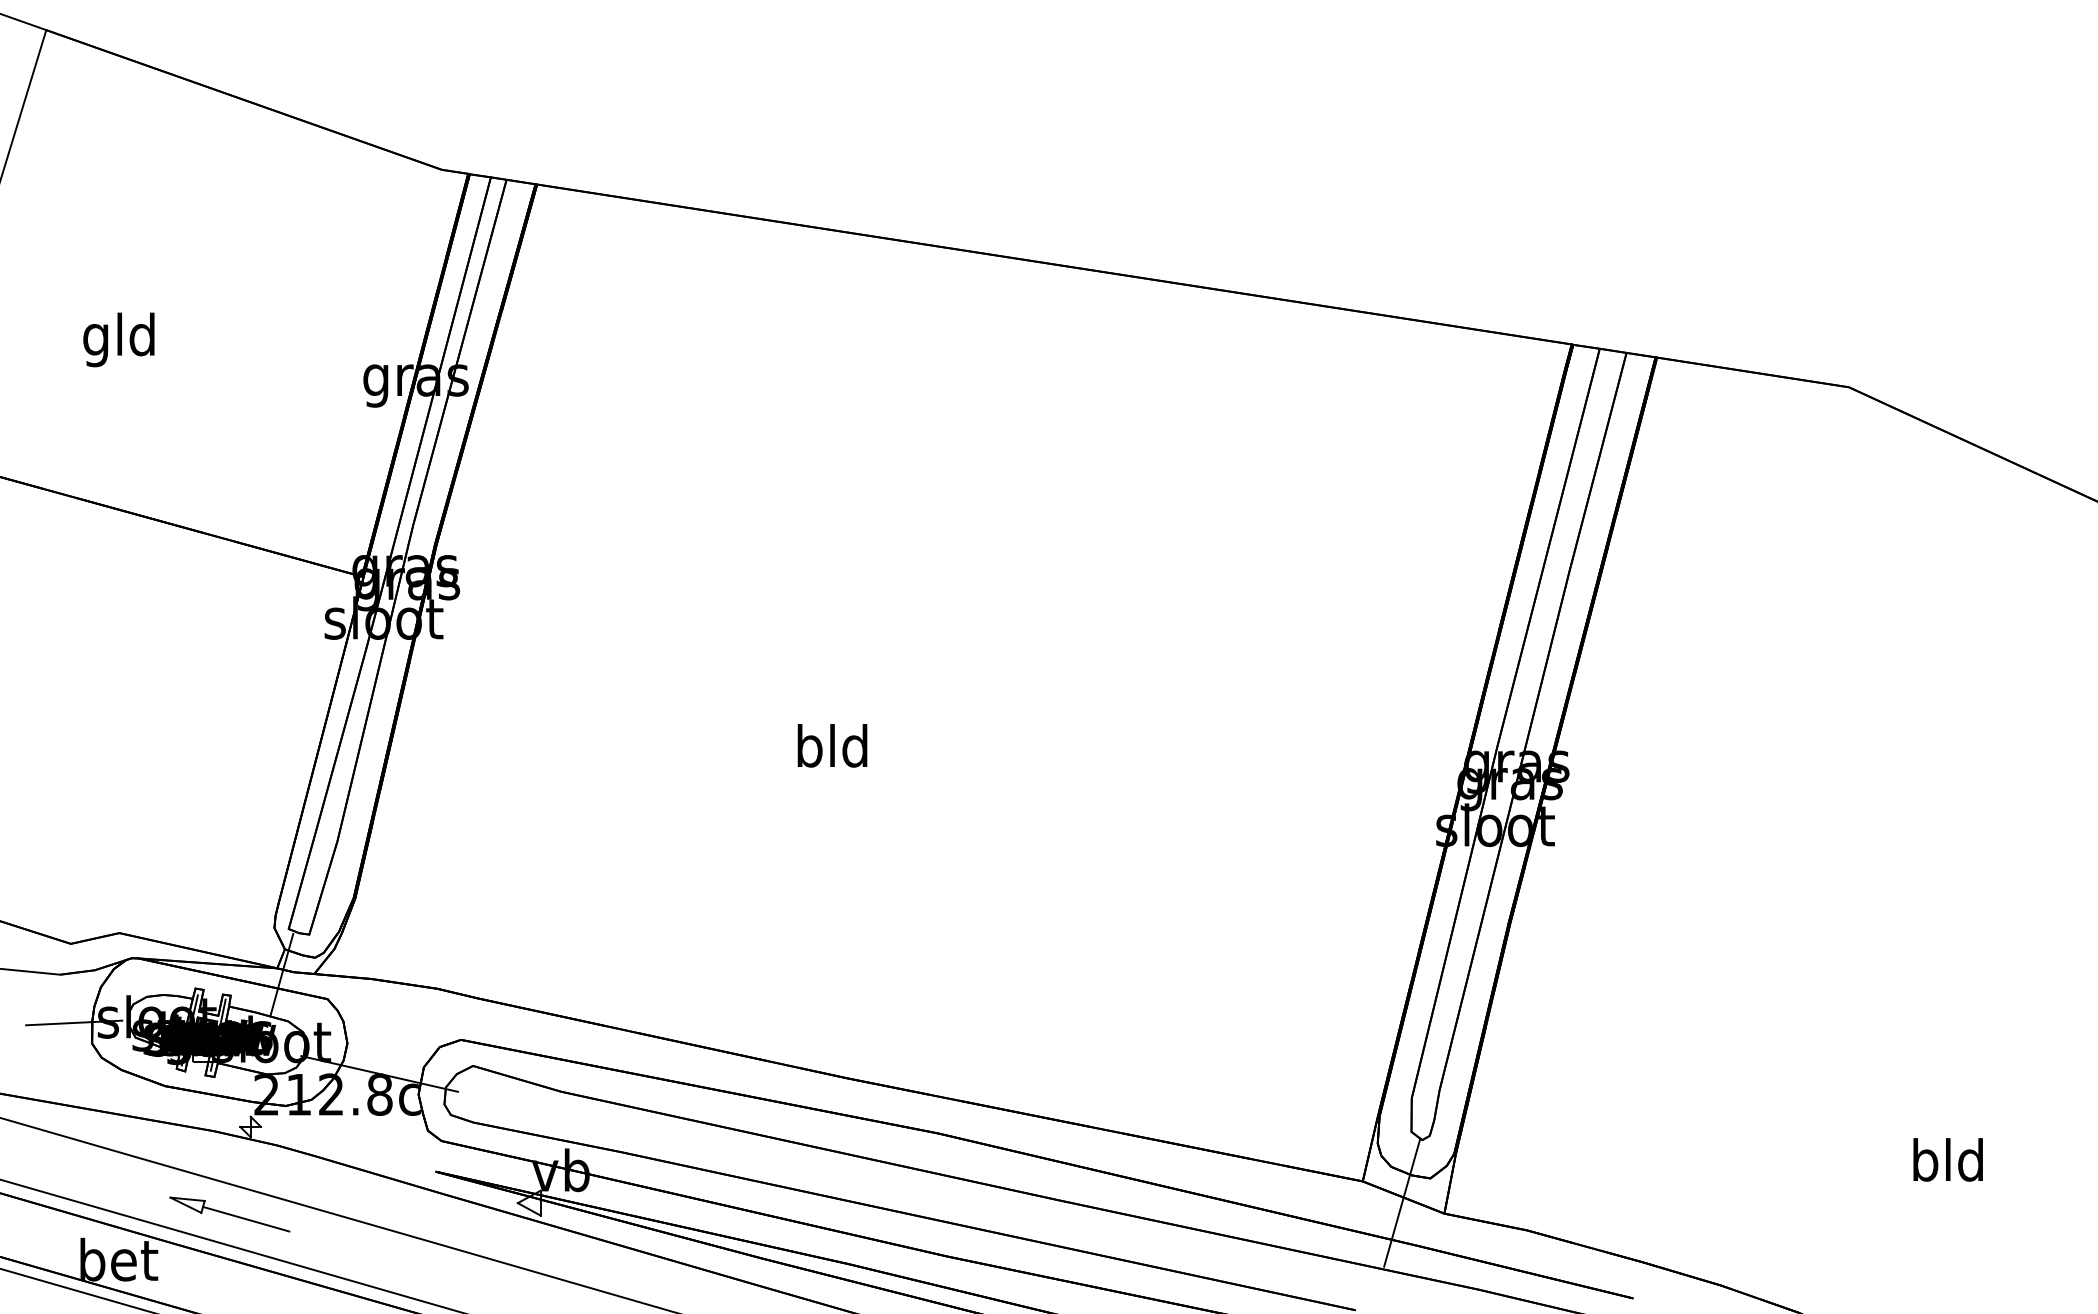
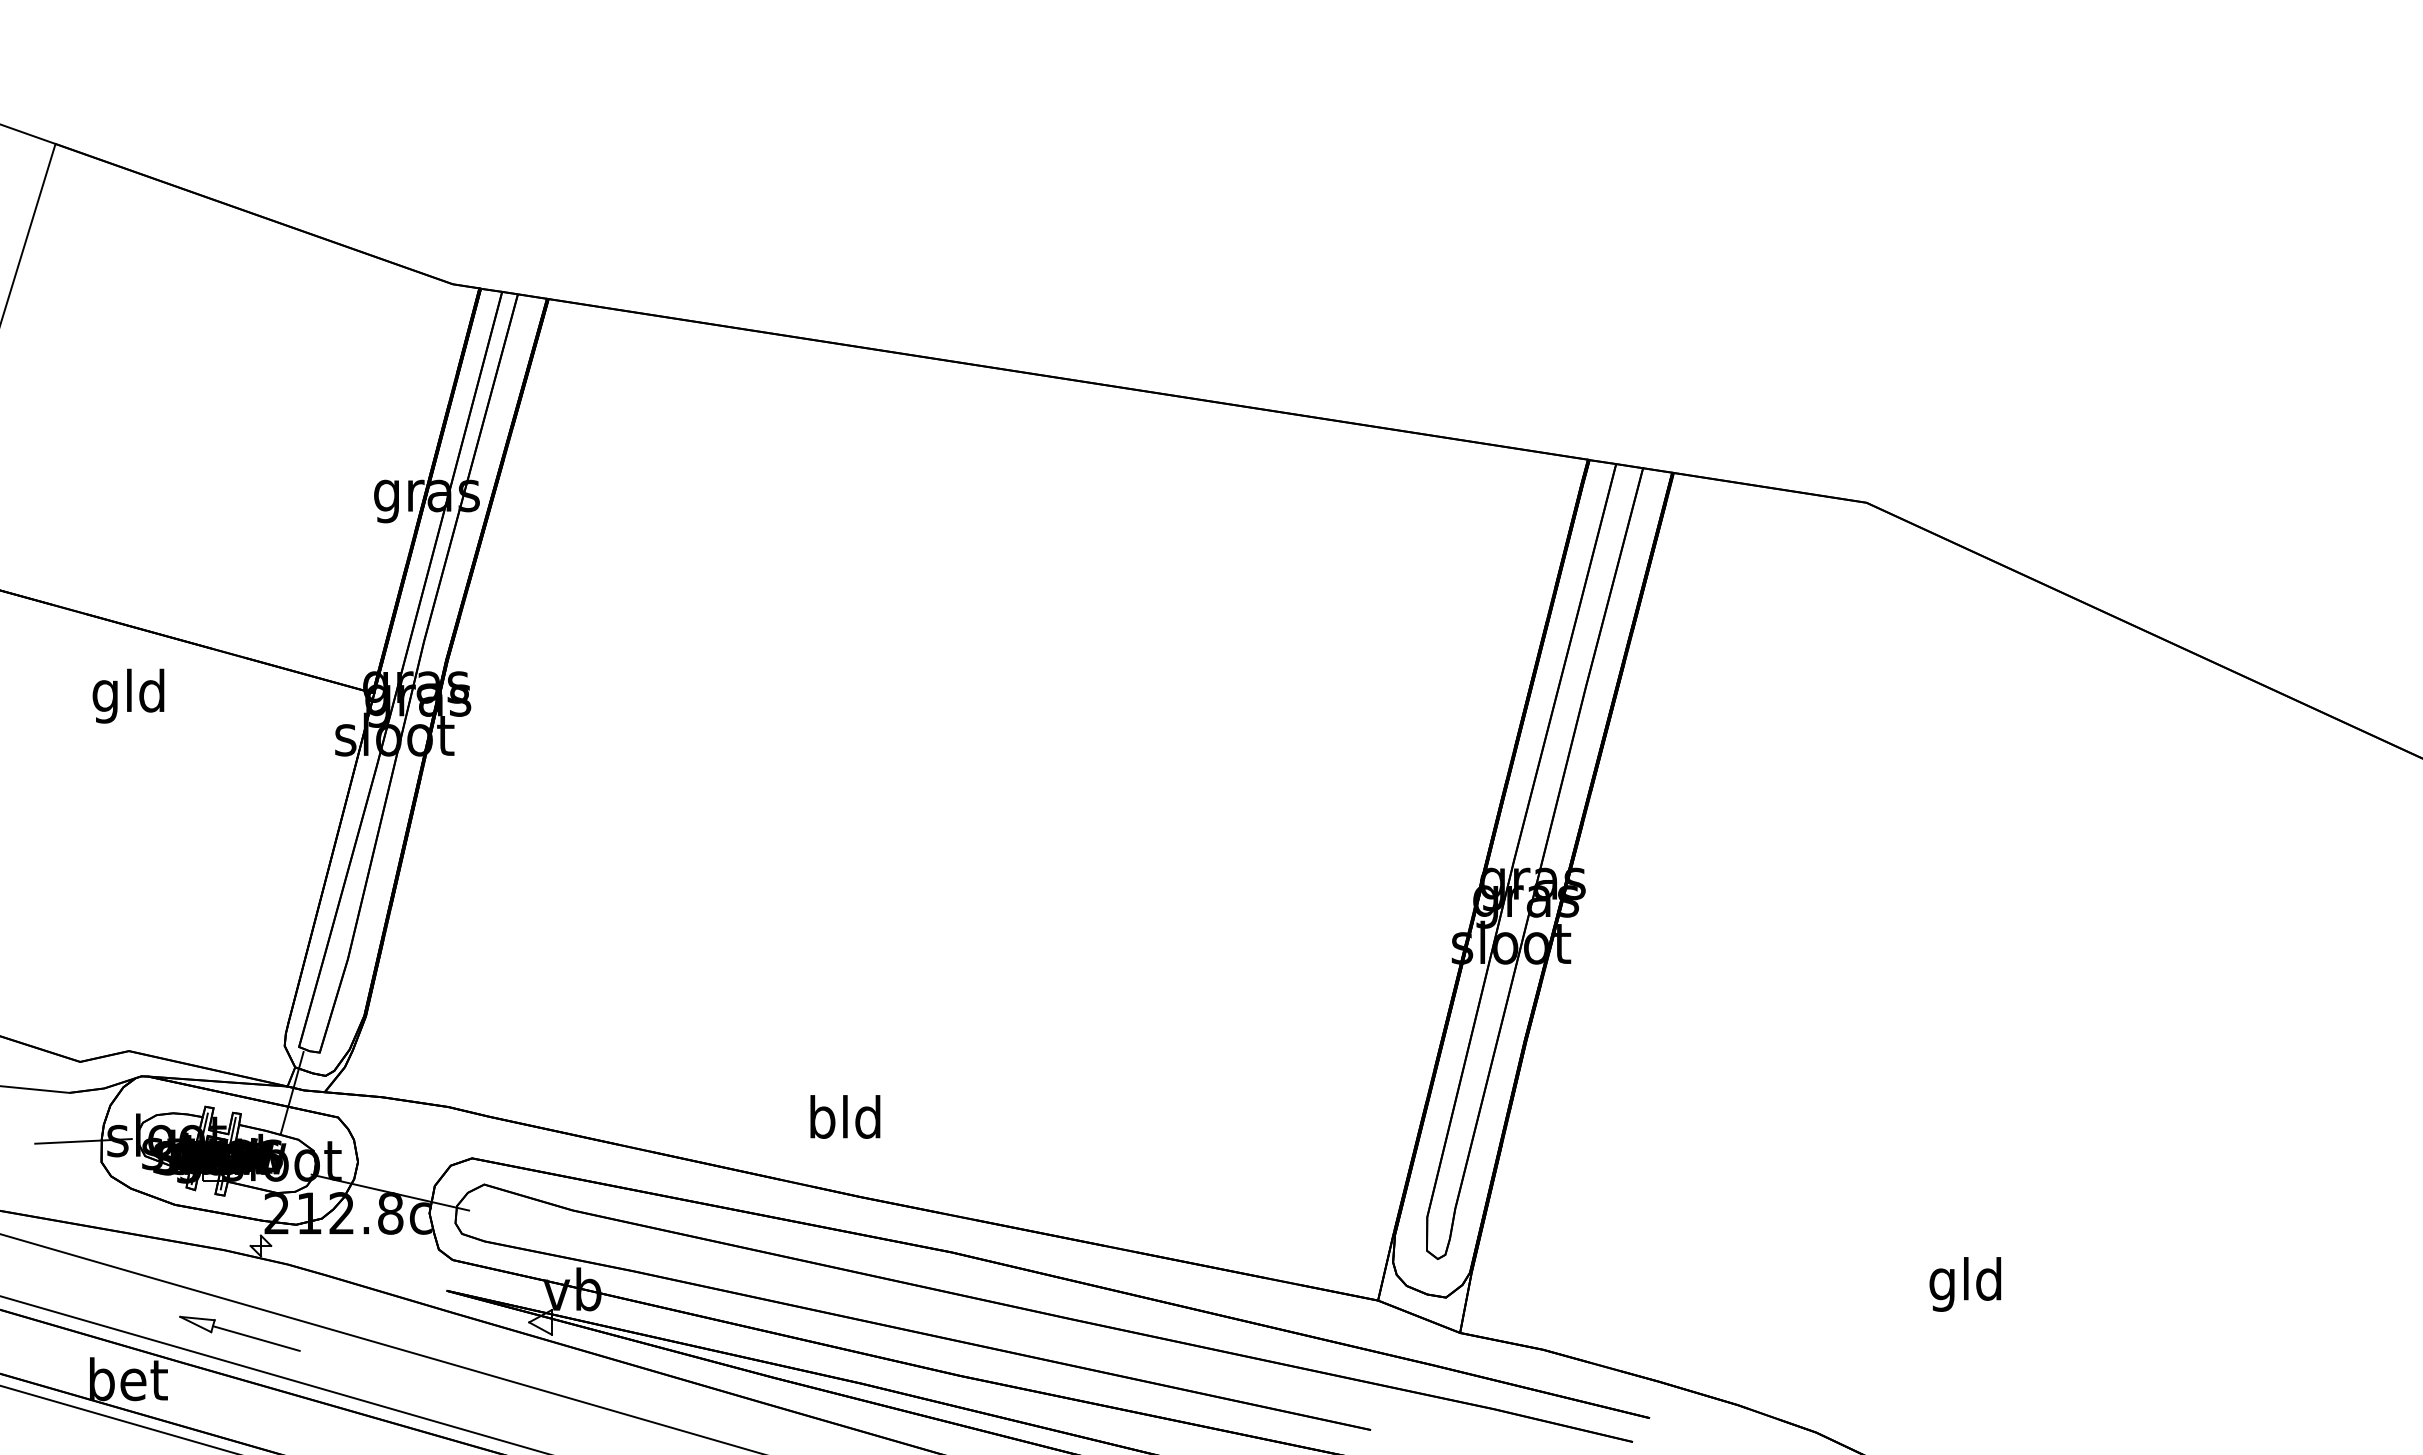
text: (118, 339) -> (128, 695), moved
text: (832, 745) -> (845, 1116), moved
text: (1924, 1165) -> (1942, 1284), bld -> gld
line: (1402, 1202) -> (1417, 1321), removed

